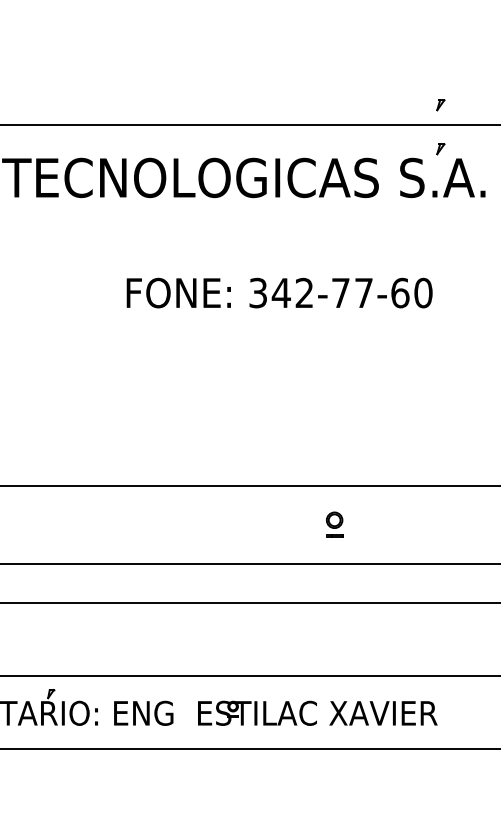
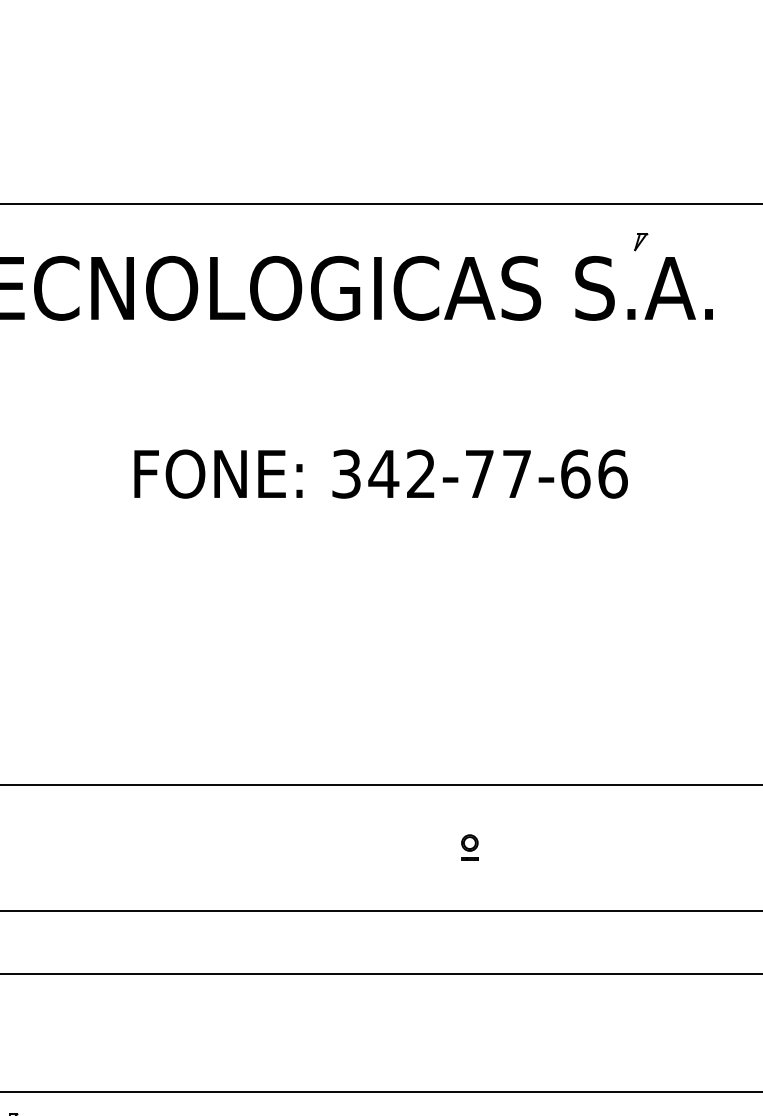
part: (440, 105) -> (640, 171), removed
text: (423, 292) -> (612, 473), 342-77-60 -> 342-77-66
part: (334, 524) -> (469, 847), size x0.62

